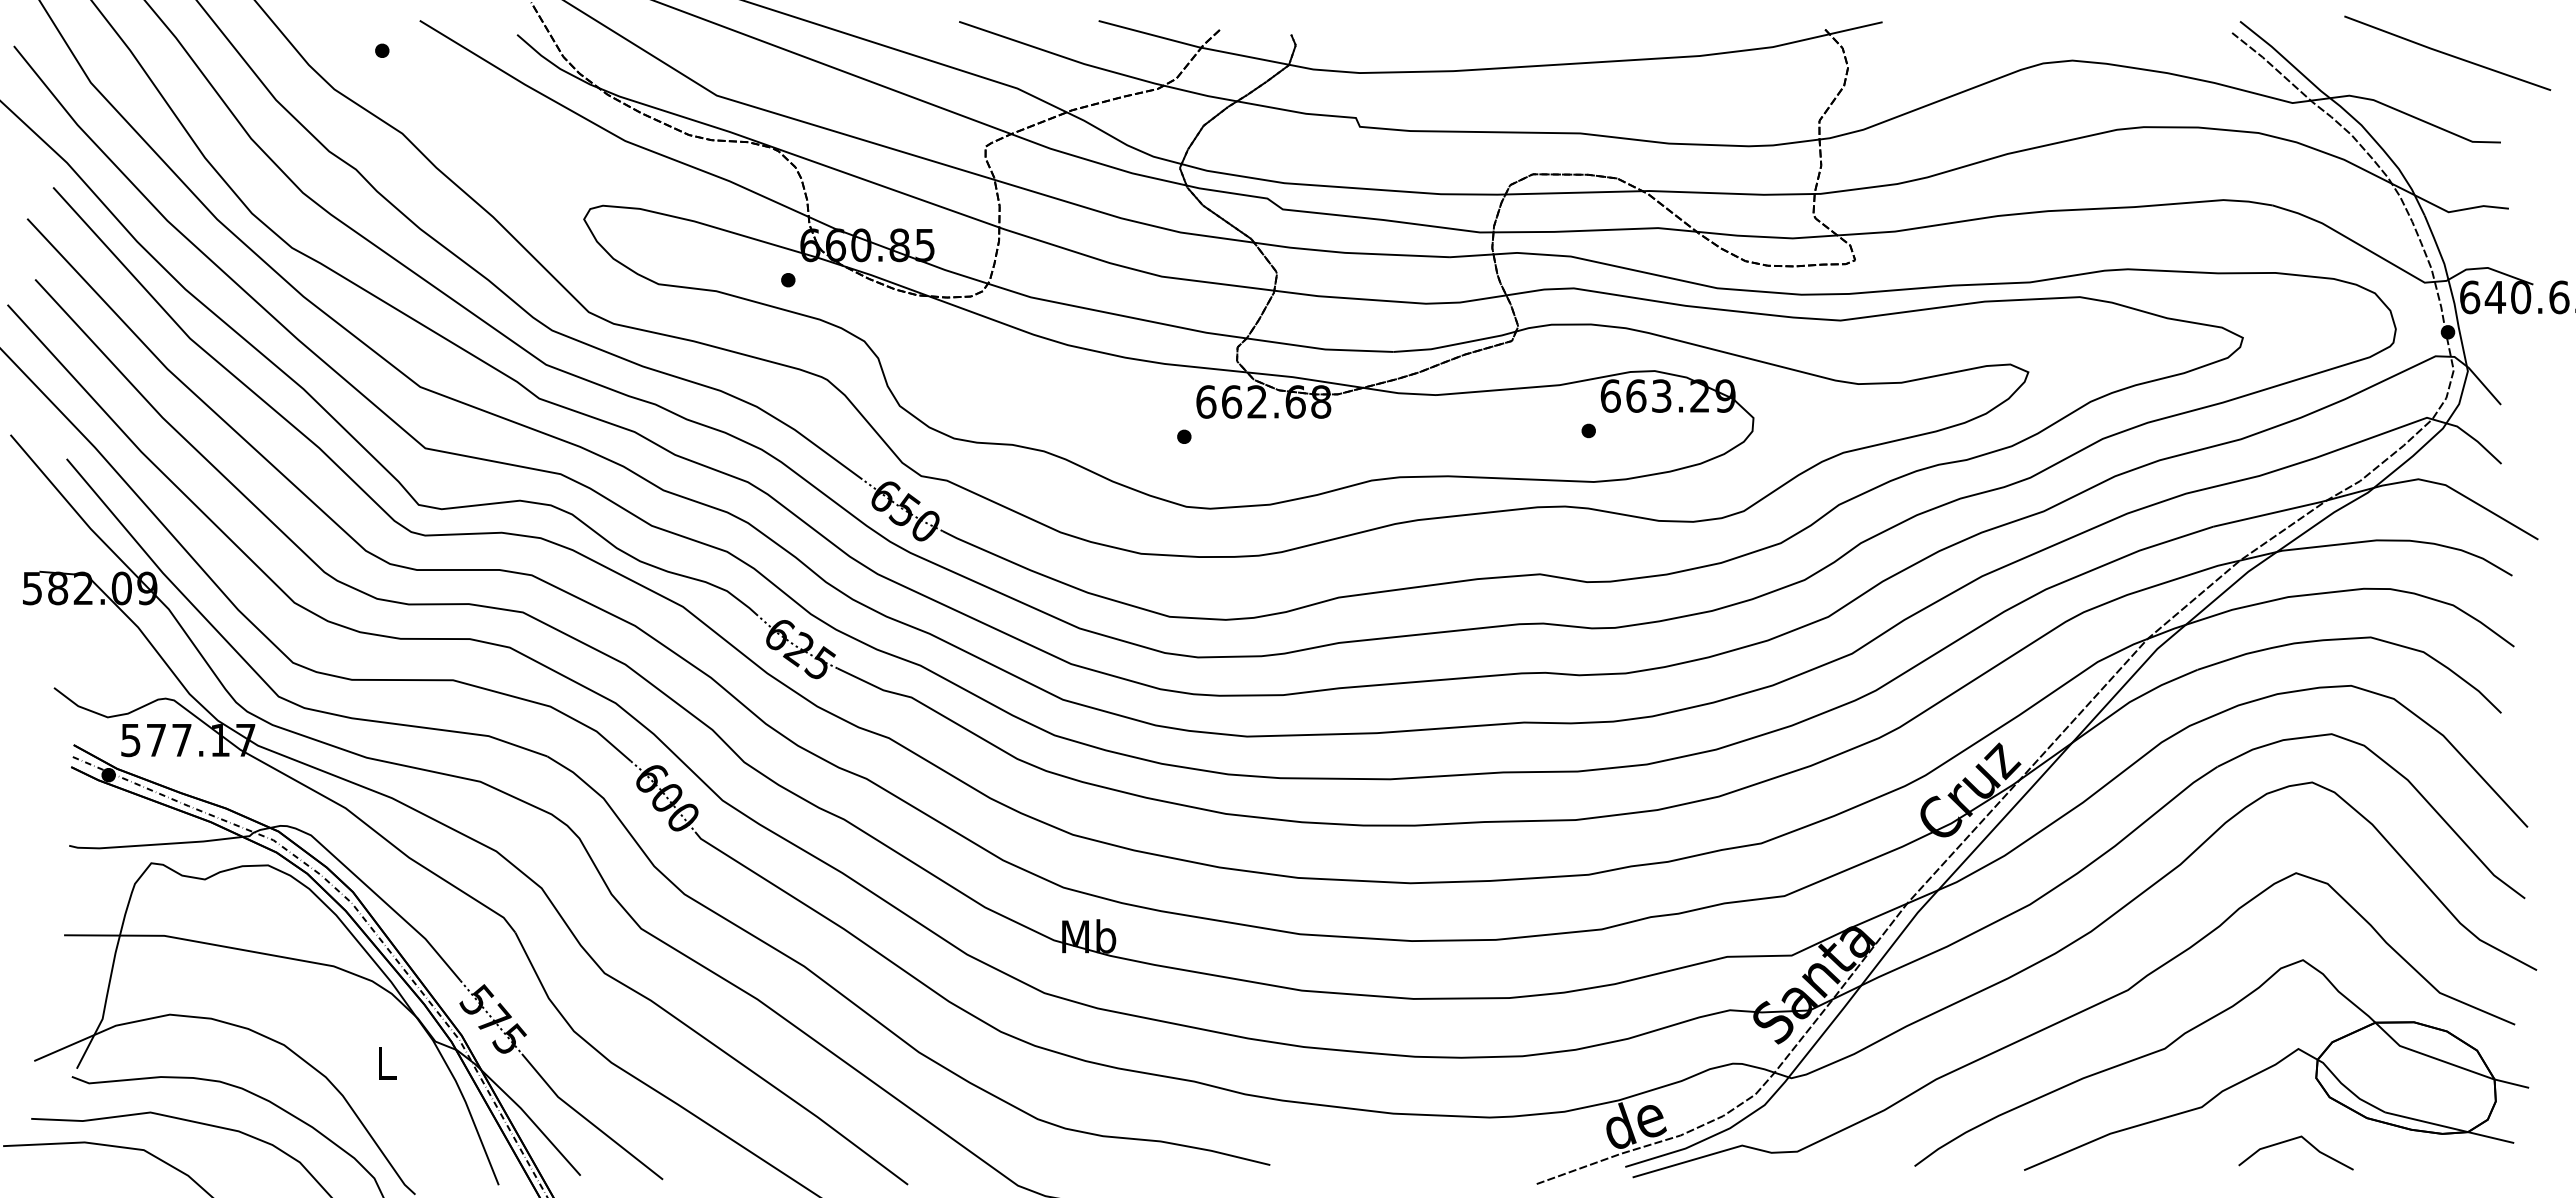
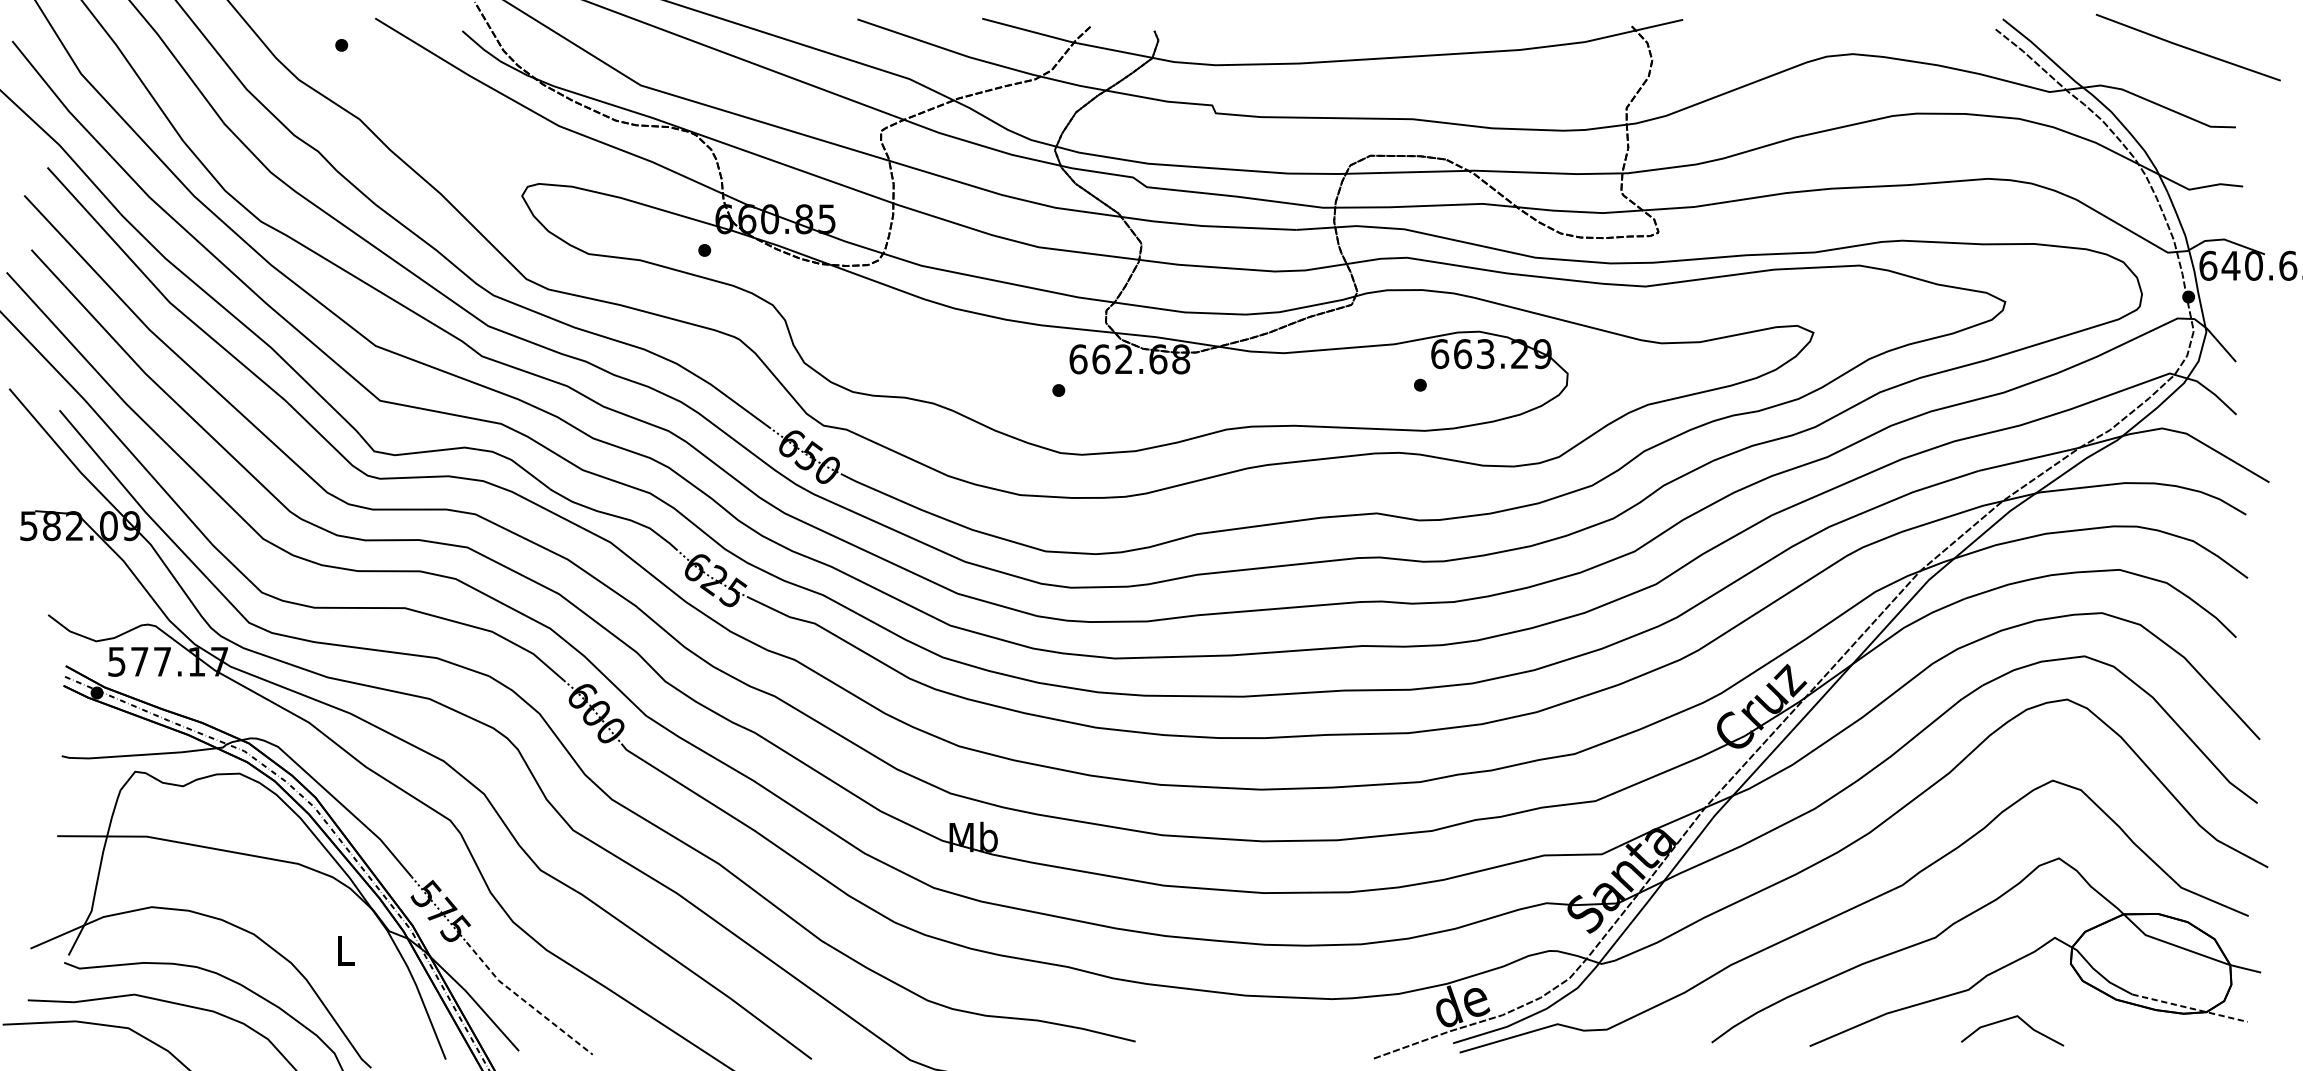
line: (587, 1120) -> (525, 1001), solid -> dashed
line: (2450, 1127) -> (2190, 1008), solid -> dashed
line: (2292, 1140) -> (2009, 1019), moved

